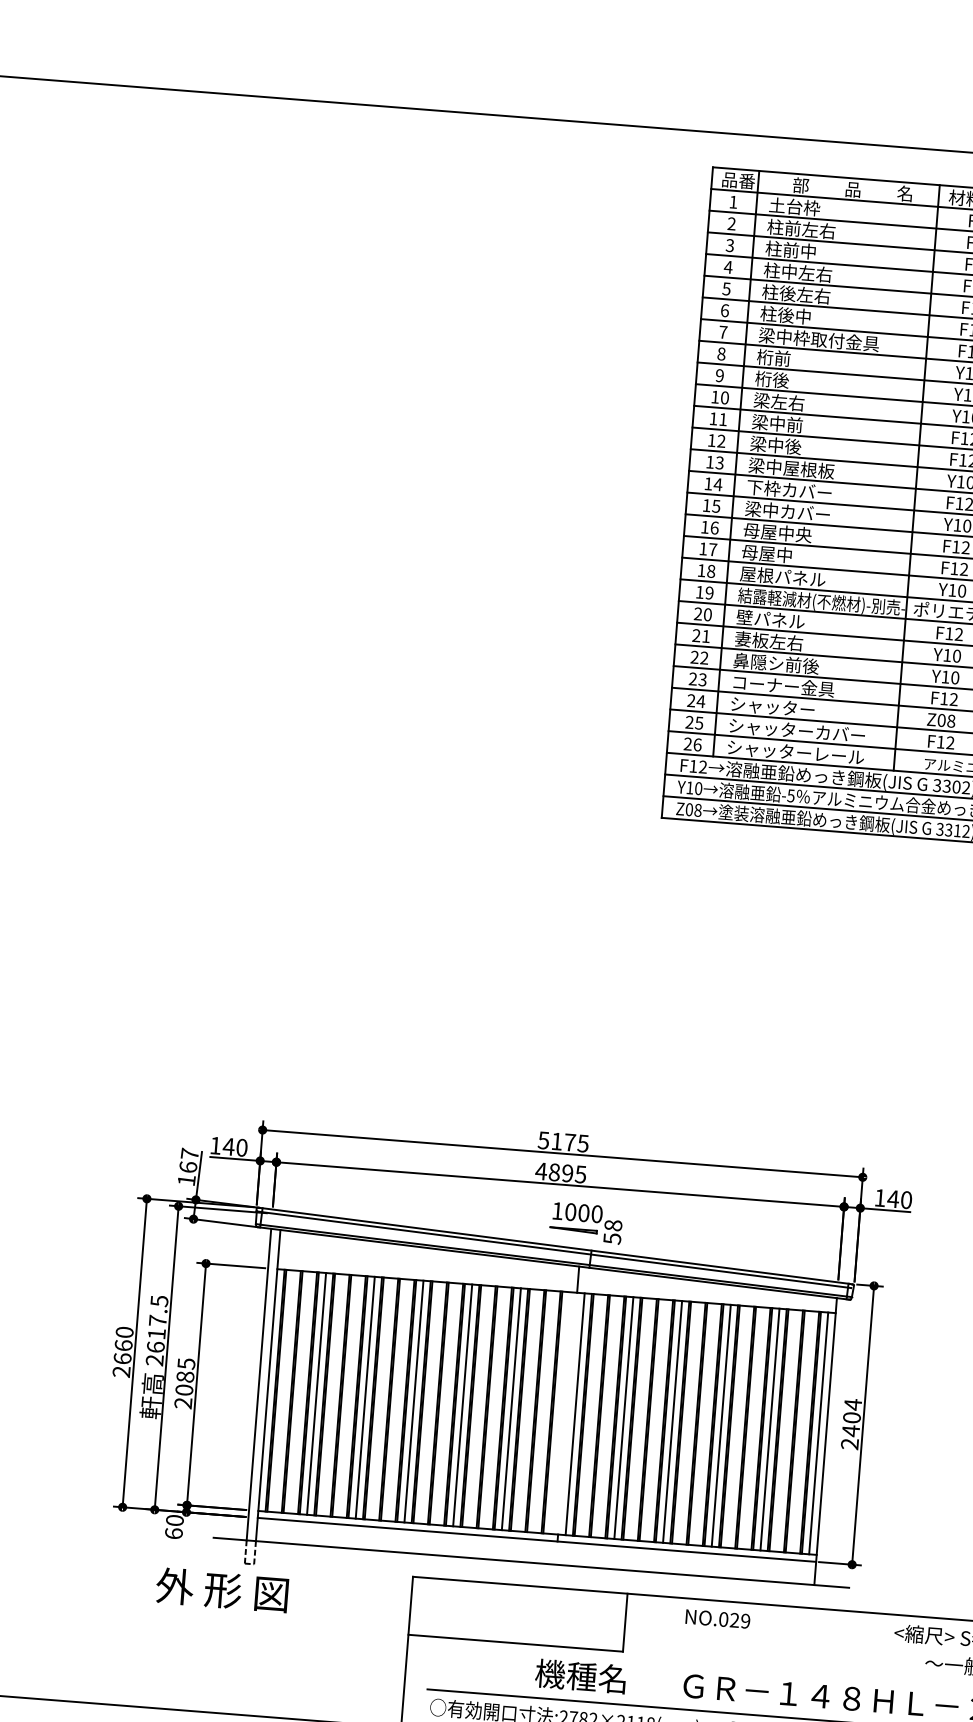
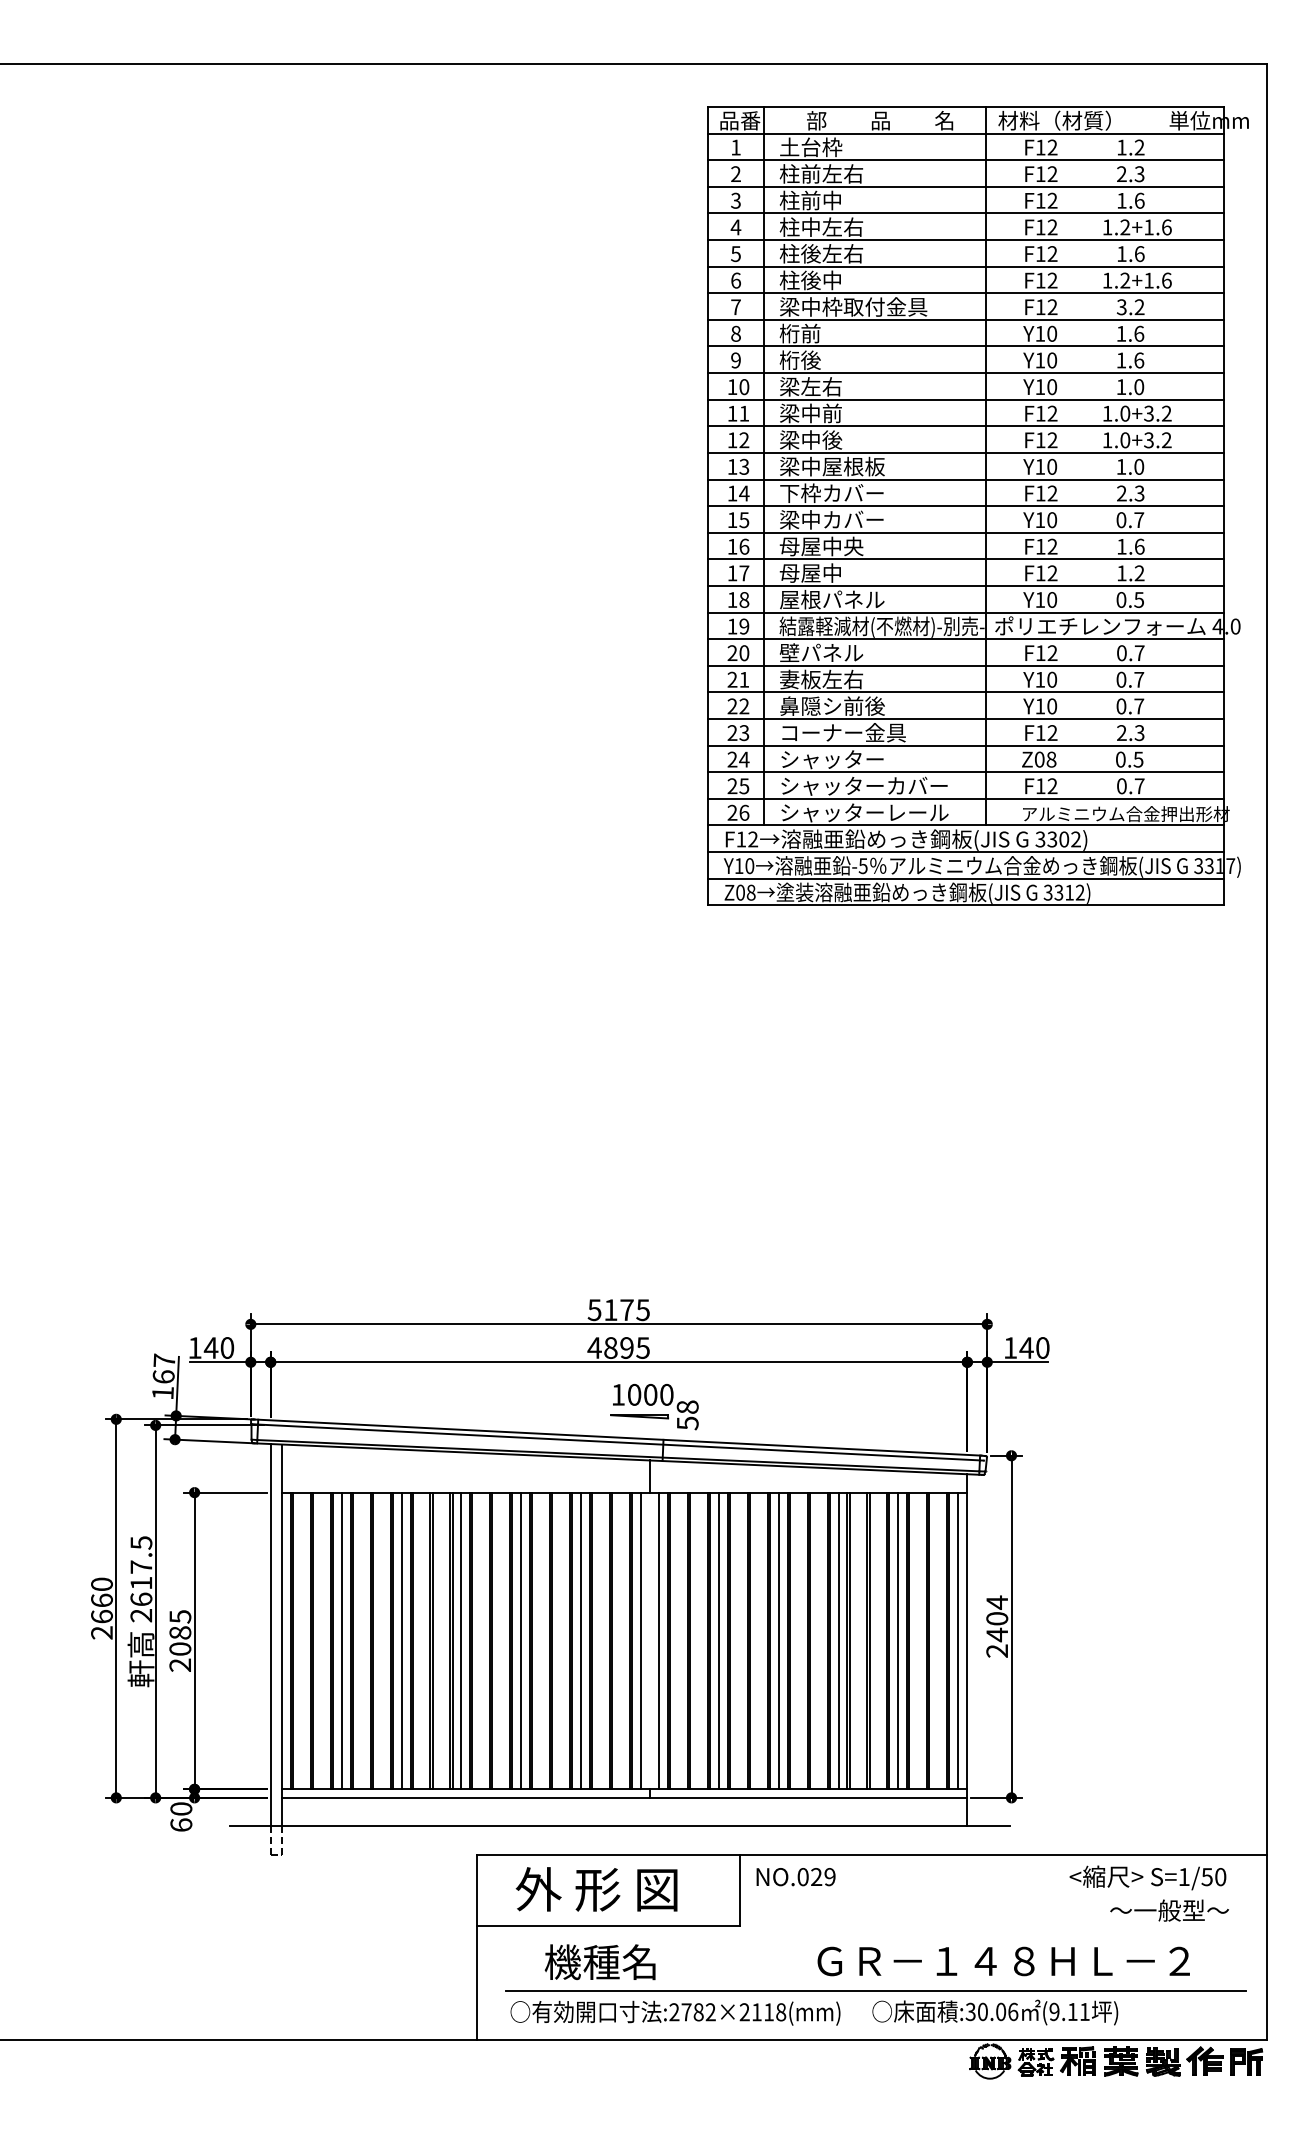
line: (559, 1412) -> (640, 1640), added
text: (222, 1590) -> (596, 1889), moved
text: (717, 1619) -> (795, 1877), moved
text: (580, 1676) -> (599, 1962), moved

